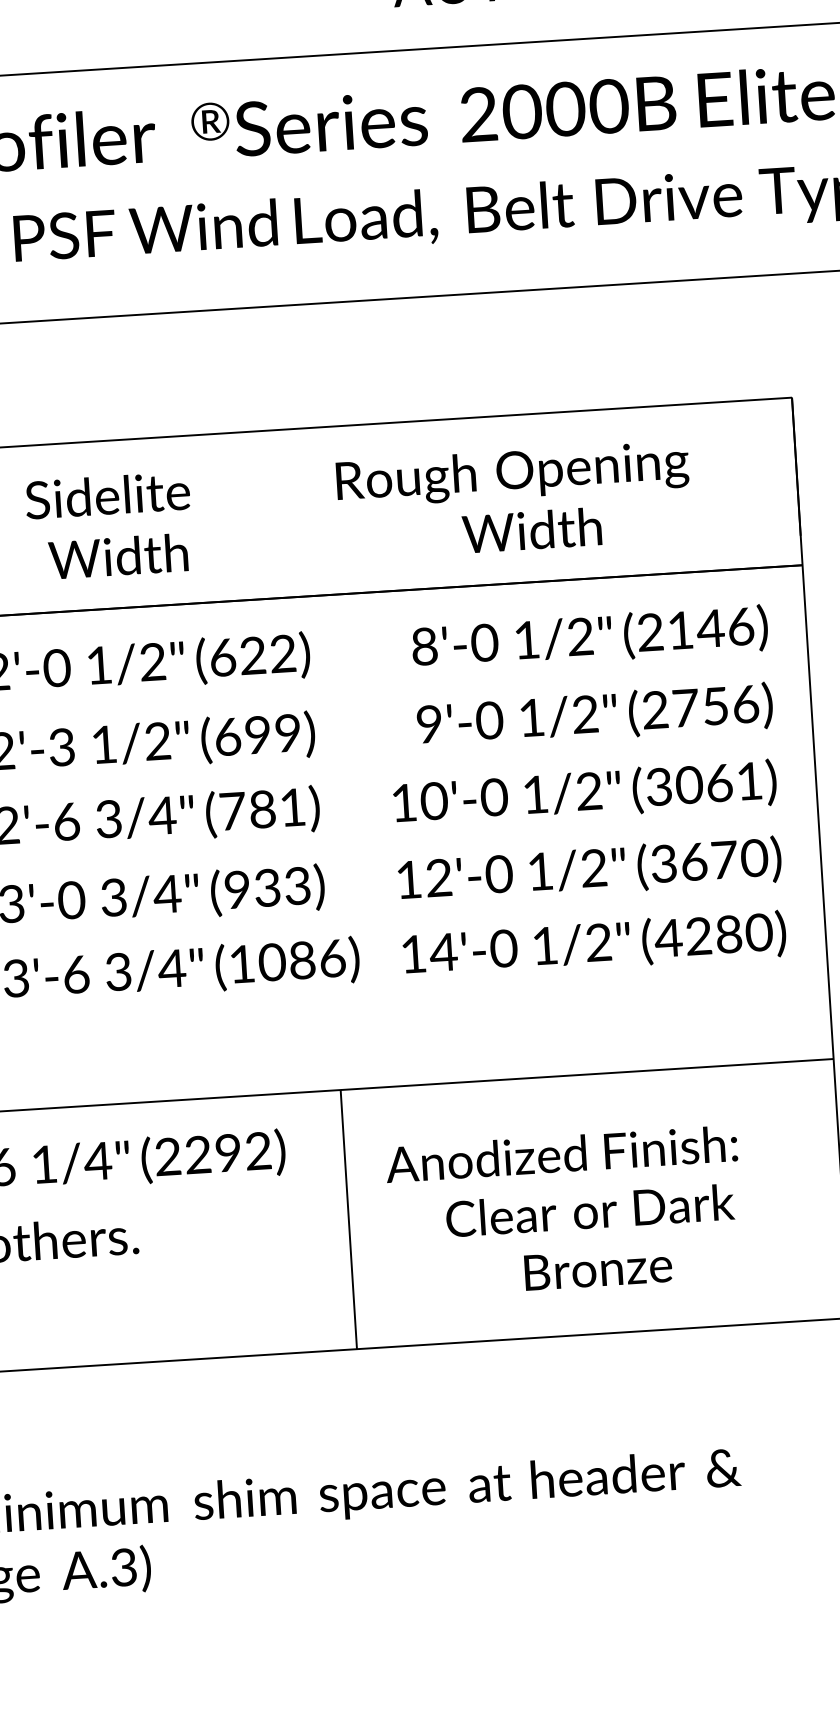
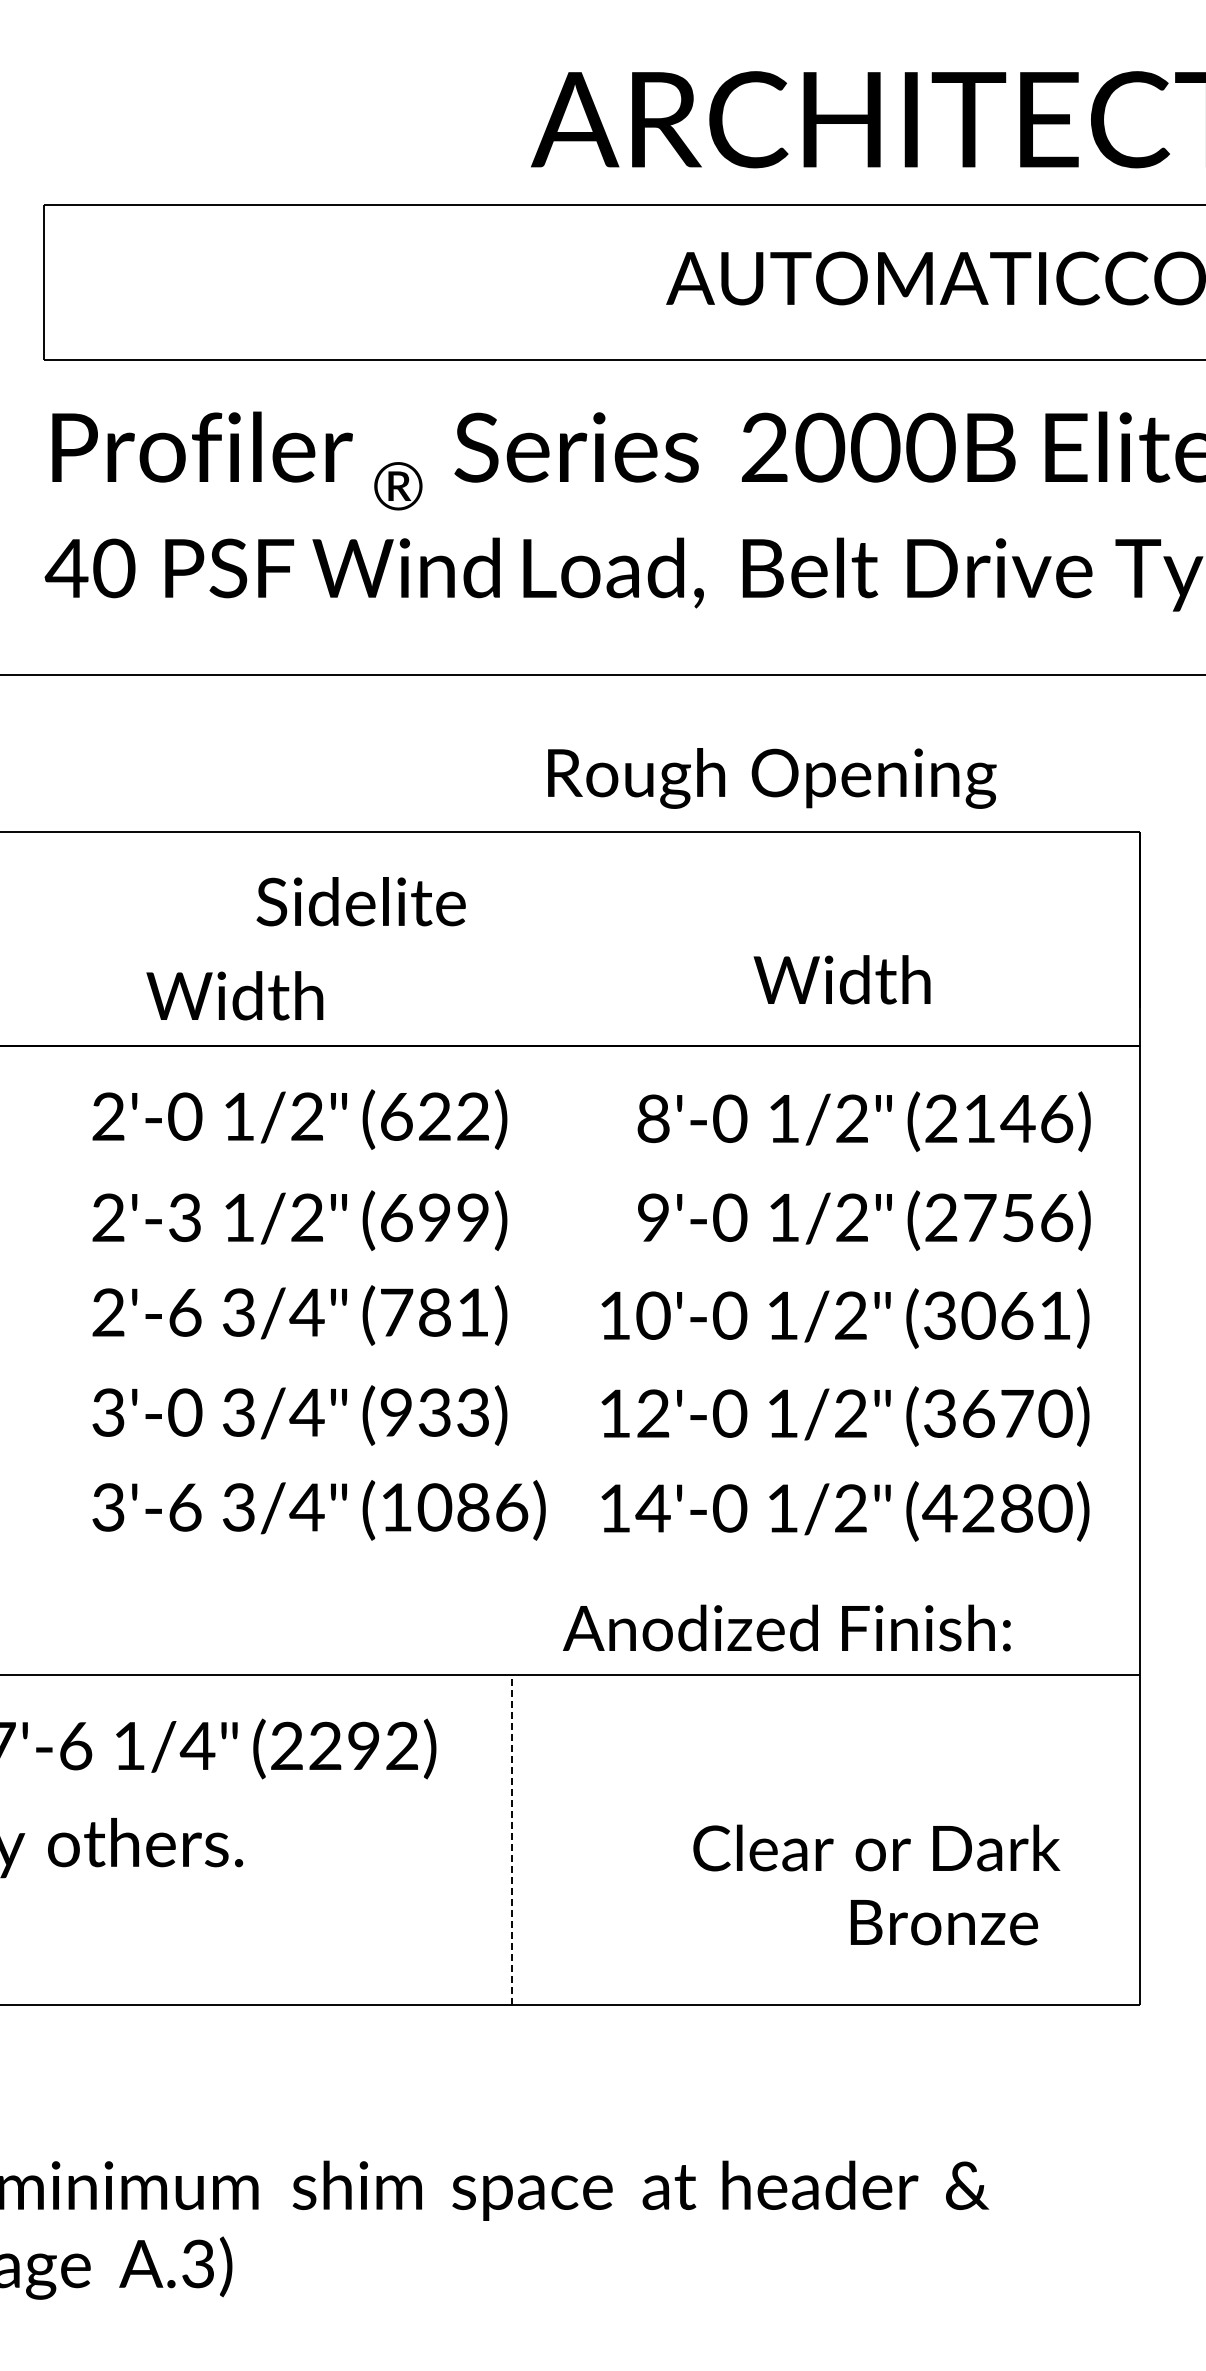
text: (210, 121) -> (398, 486), moved
text: (513, 474) -> (772, 778), moved
text: (107, 495) -> (360, 901), moved
text: (531, 530) -> (841, 979), moved
text: (118, 556) -> (234, 995), moved
text: (561, 1153) -> (786, 1627), moved
text: (590, 1210) -> (876, 1847), moved
line: (348, 1219) -> (511, 1839), solid -> dashed
text: (598, 1268) -> (944, 1922), moved

